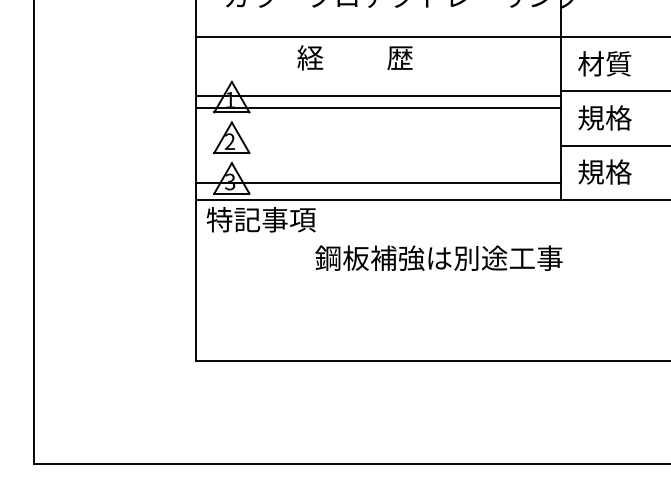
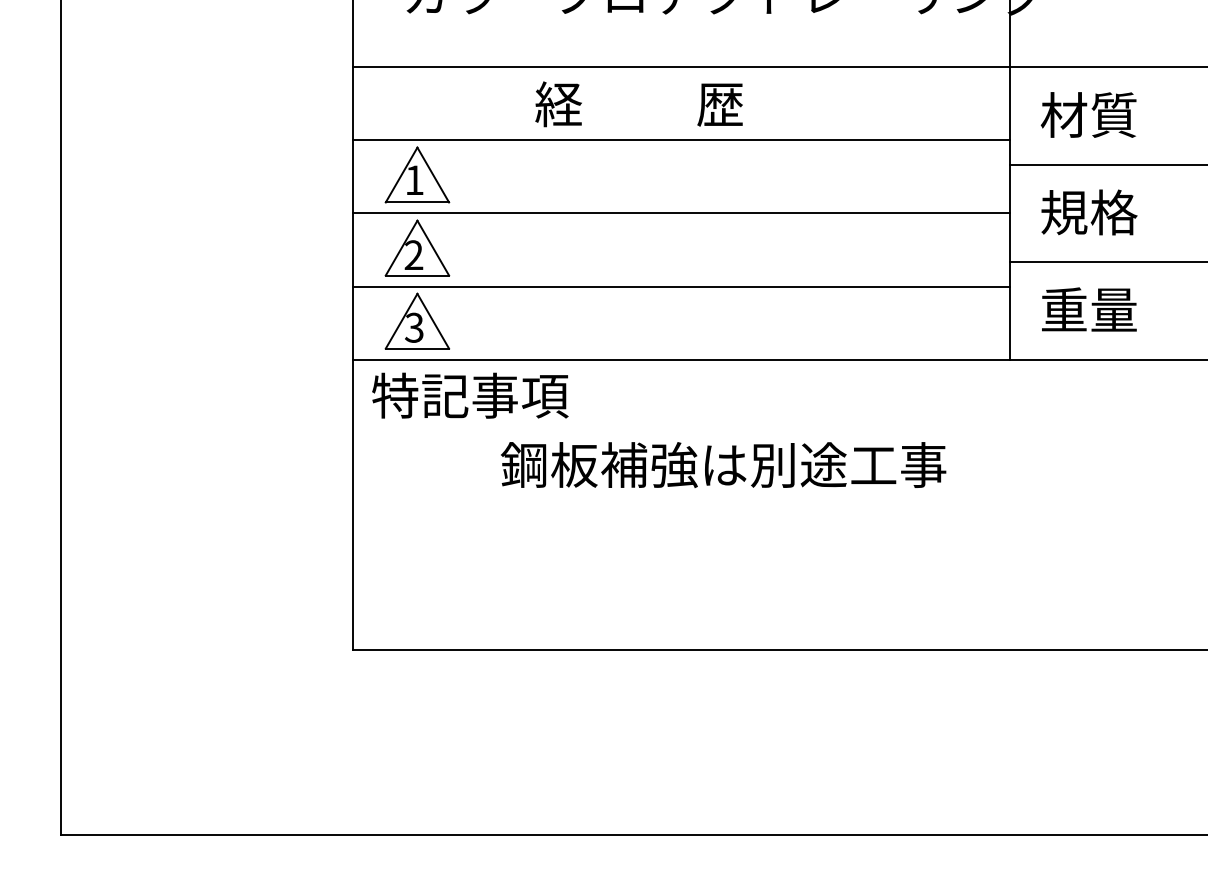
line: (378, 96) -> (681, 213), moved
line: (378, 107) -> (681, 139), moved
text: (604, 171) -> (1088, 308), 規格 -> 重量
line: (378, 183) -> (681, 287), moved
text: (438, 257) -> (722, 463), moved

